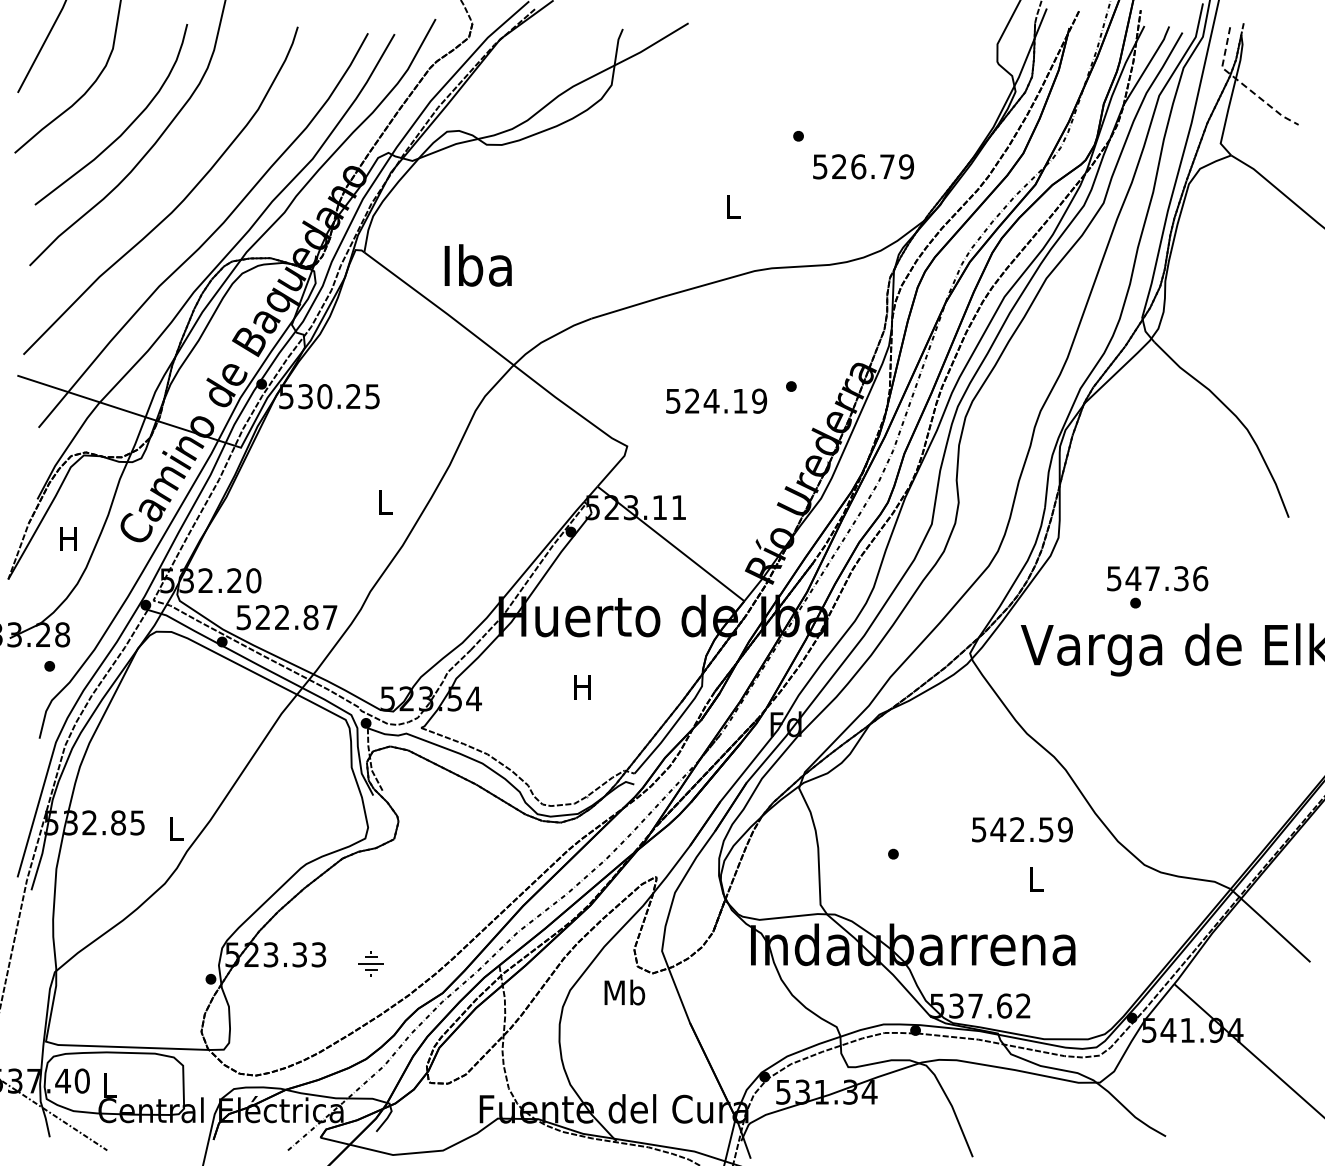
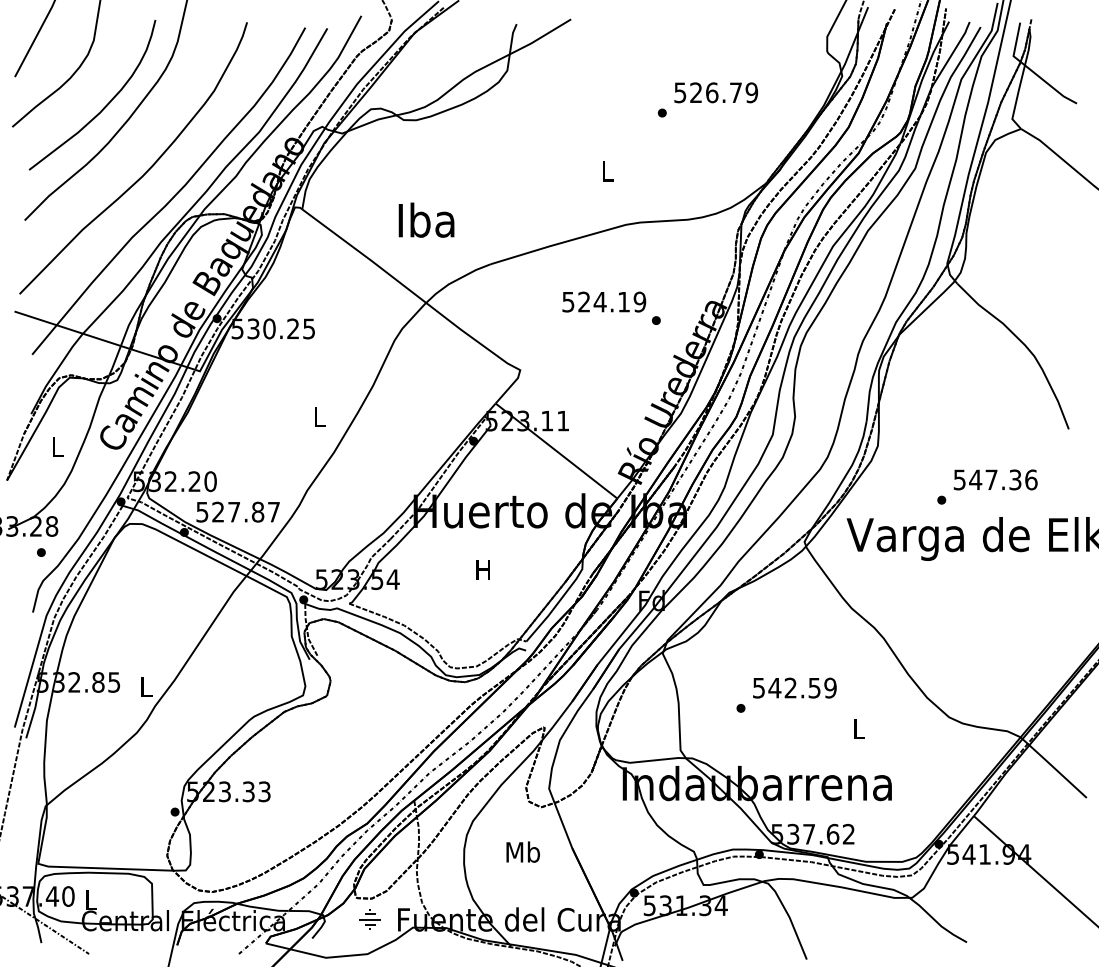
line: (1243, 85) -> (1031, 70), dashed -> solid
text: (863, 166) -> (716, 92), moved
text: (477, 265) -> (425, 220), moved
text: (716, 400) -> (604, 301), moved
text: (68, 538) -> (56, 446), H -> L
text: (1157, 578) -> (995, 479), moved
text: (282, 617) -> (234, 512), 522.87 -> 527.87
text: (1022, 829) -> (794, 687), moved
part: (370, 963) -> (369, 919), moved
text: (624, 992) -> (522, 852), moved

